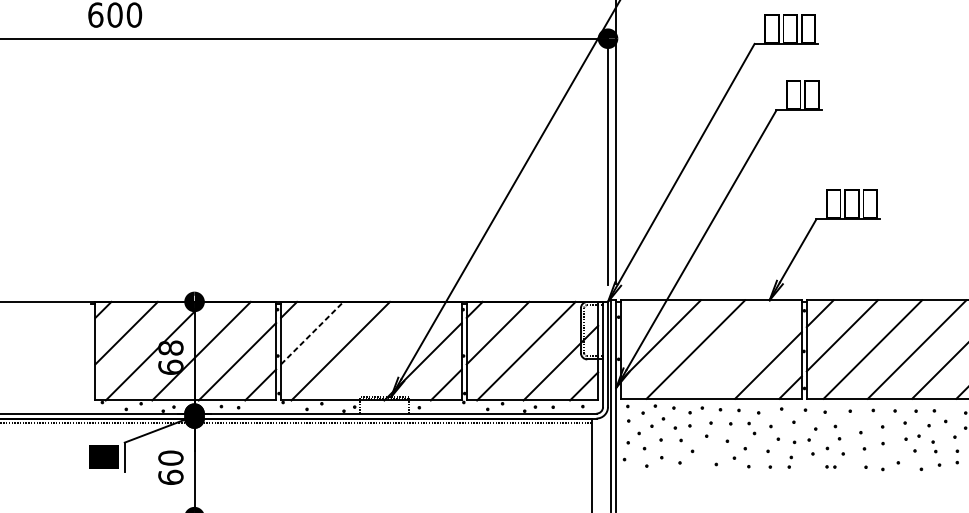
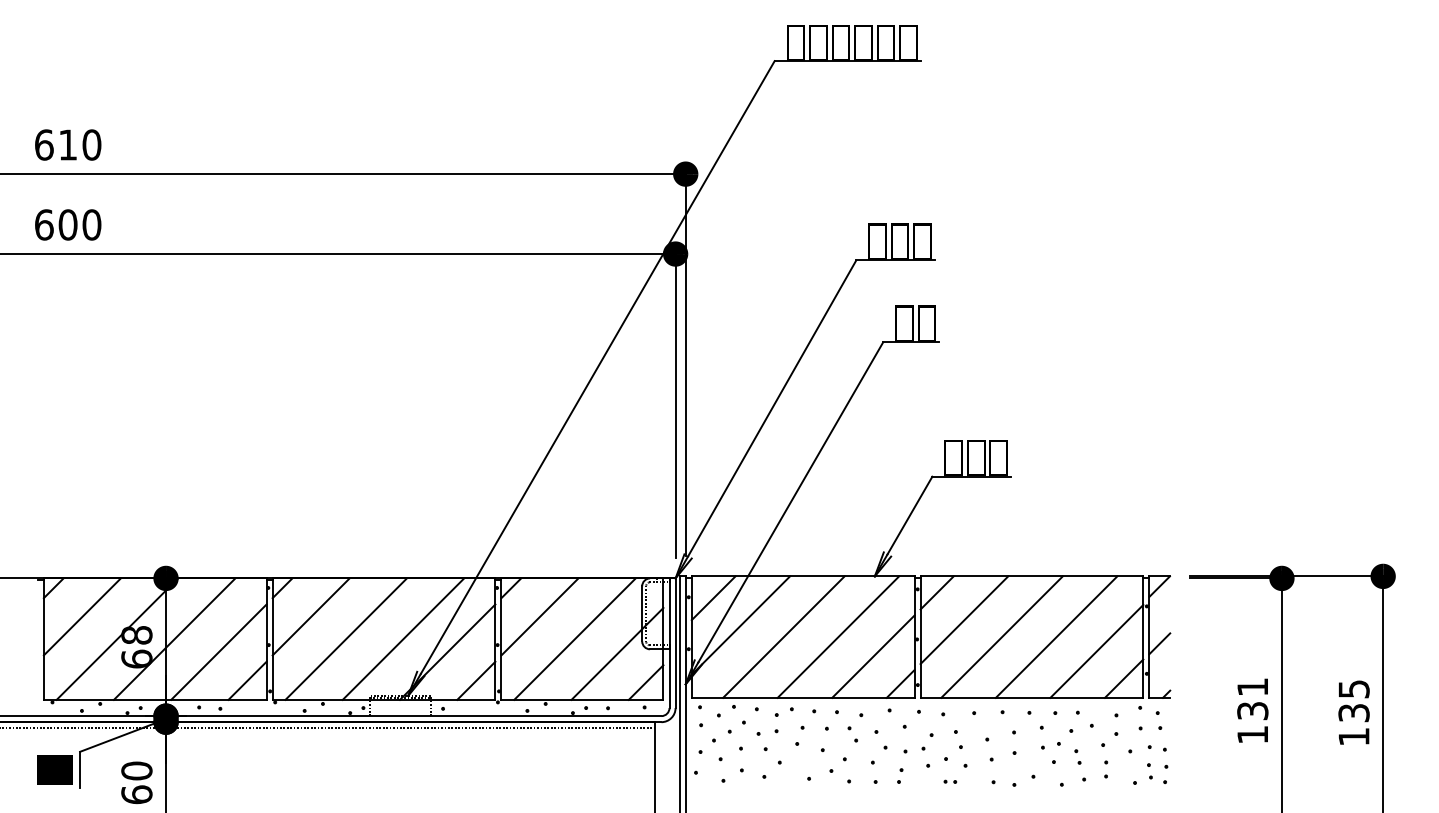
line: (638, 318) -> (713, 598), added
line: (312, 332) -> (311, 616), dashed -> solid
line: (740, 349) -> (838, 636), added
line: (387, 350) -> (403, 638), added

